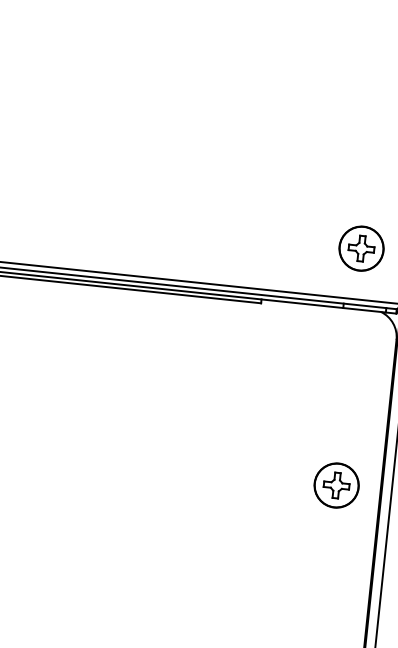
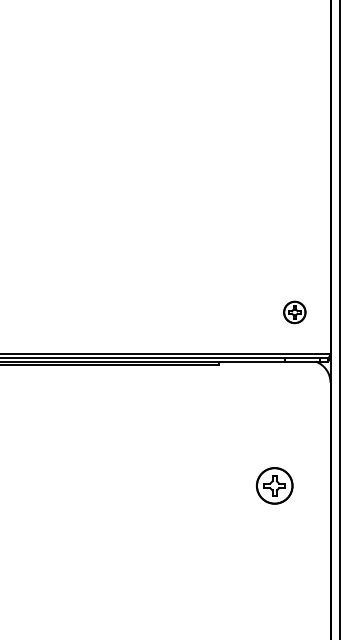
part: (361, 248) -> (294, 312), size x0.6
part: (336, 485) -> (274, 485), moved

